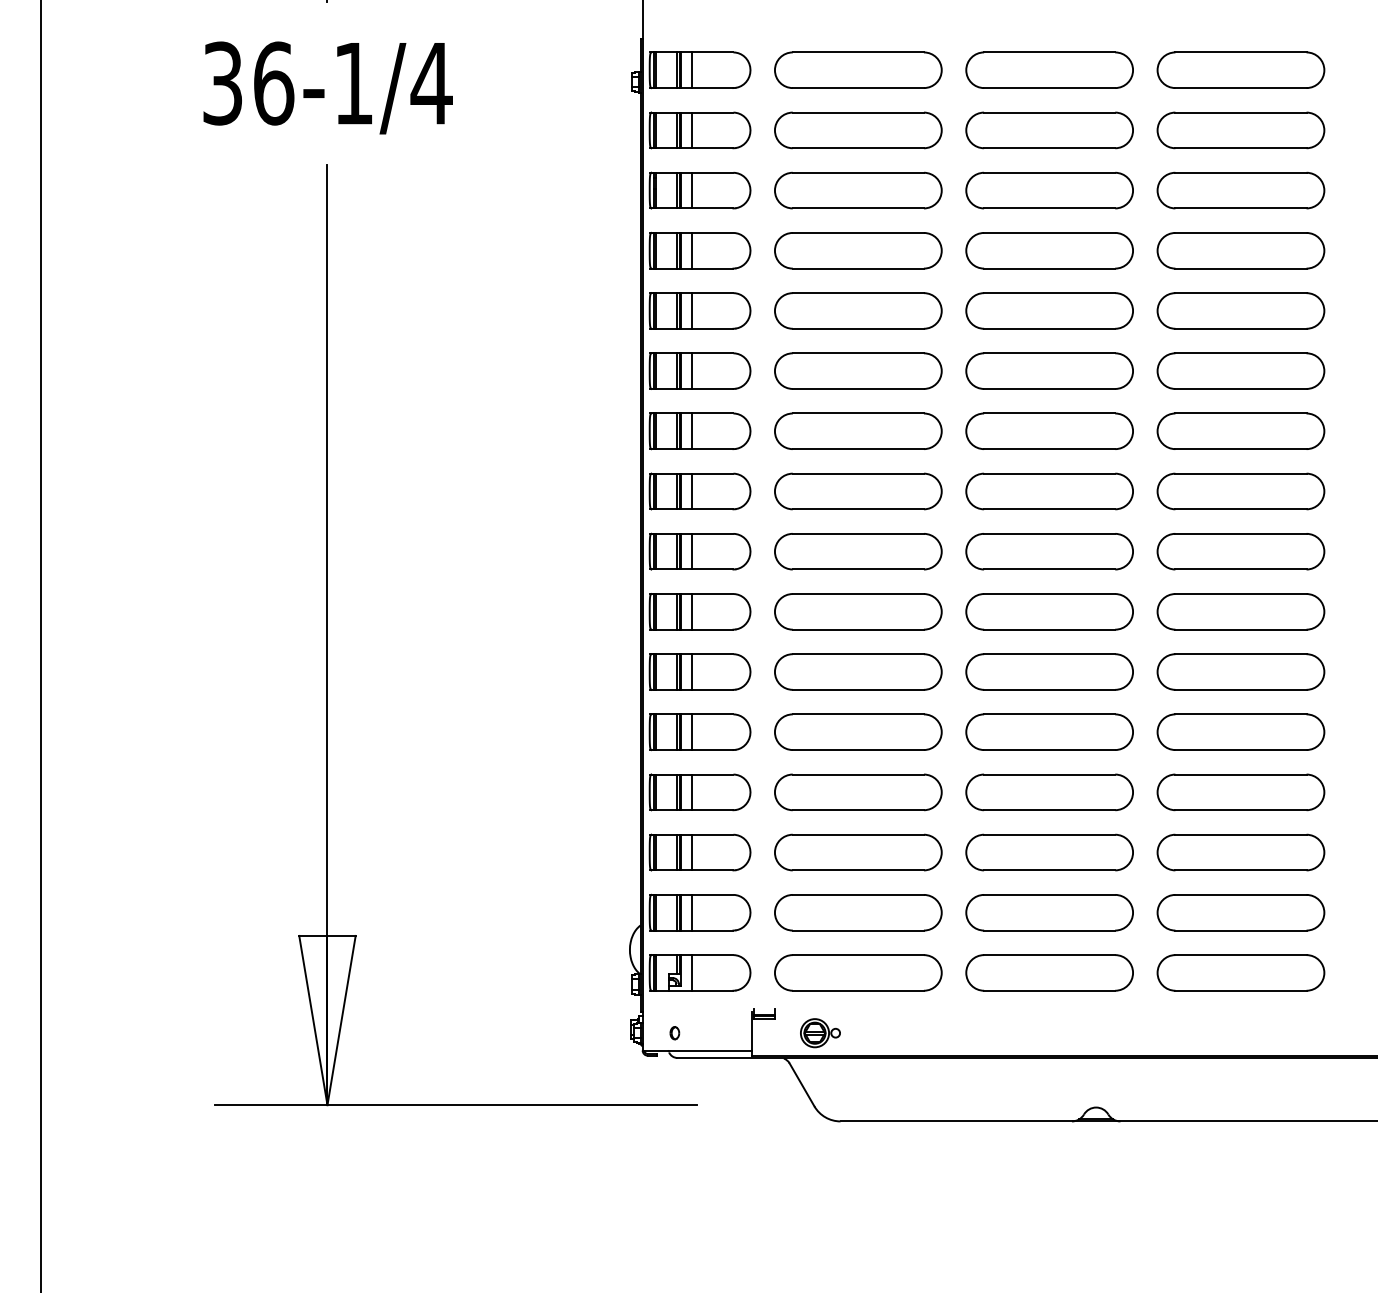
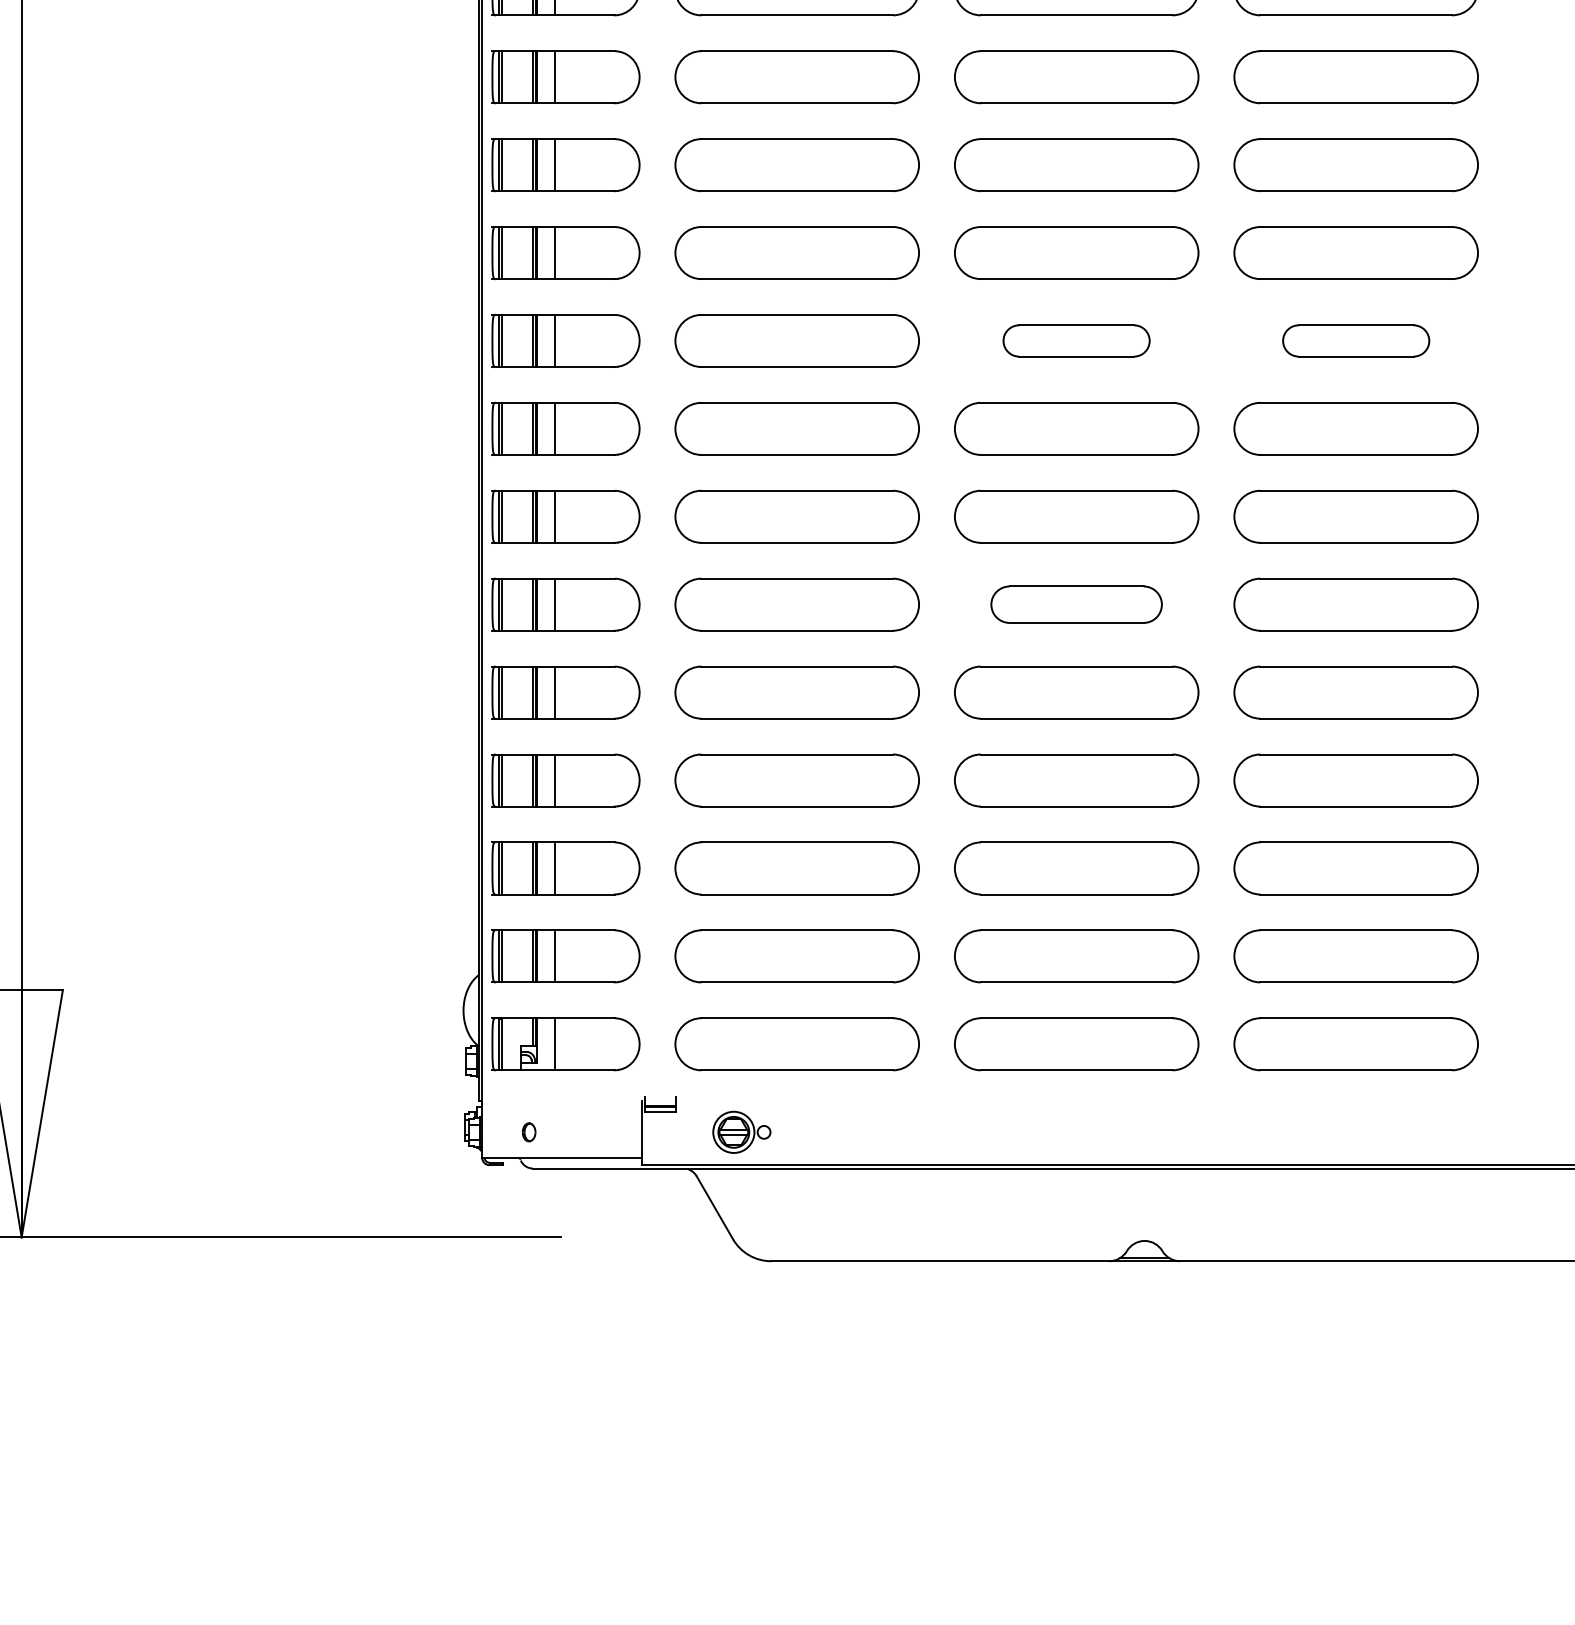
part: (1049, 491) -> (1076, 340), size x0.6
part: (1240, 491) -> (1355, 340), size x0.6
part: (1049, 671) -> (1076, 603), size x0.7

